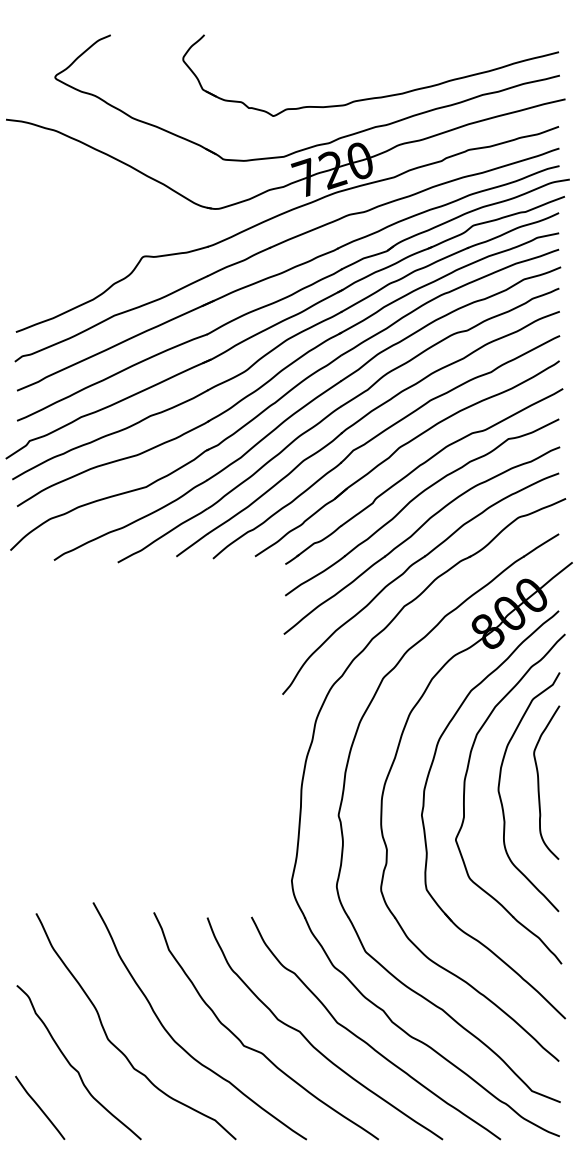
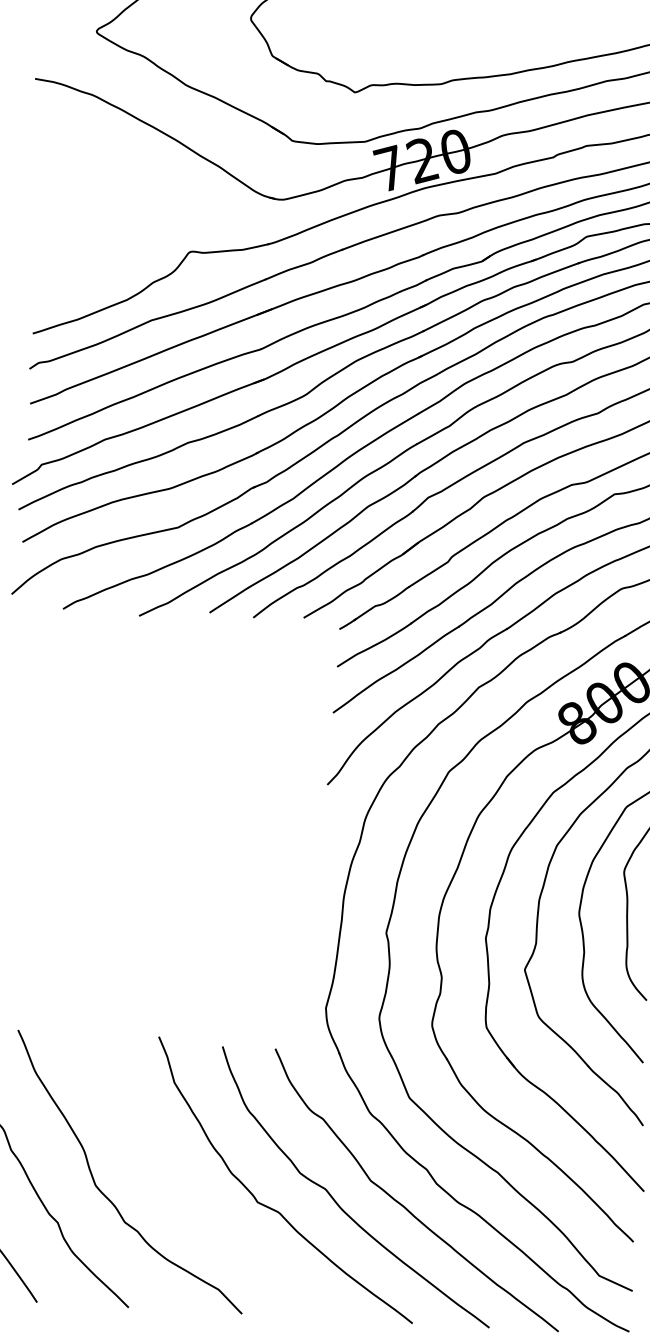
curve: (177, 1042) -> (178, 1193), removed

